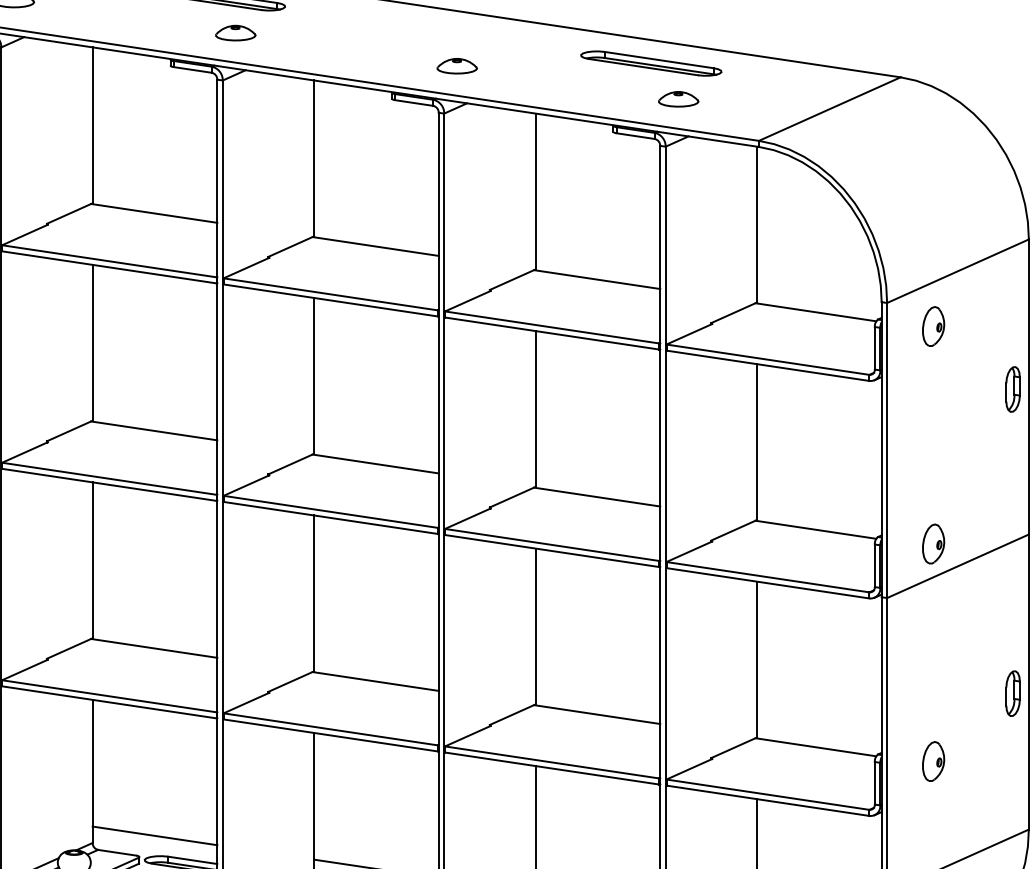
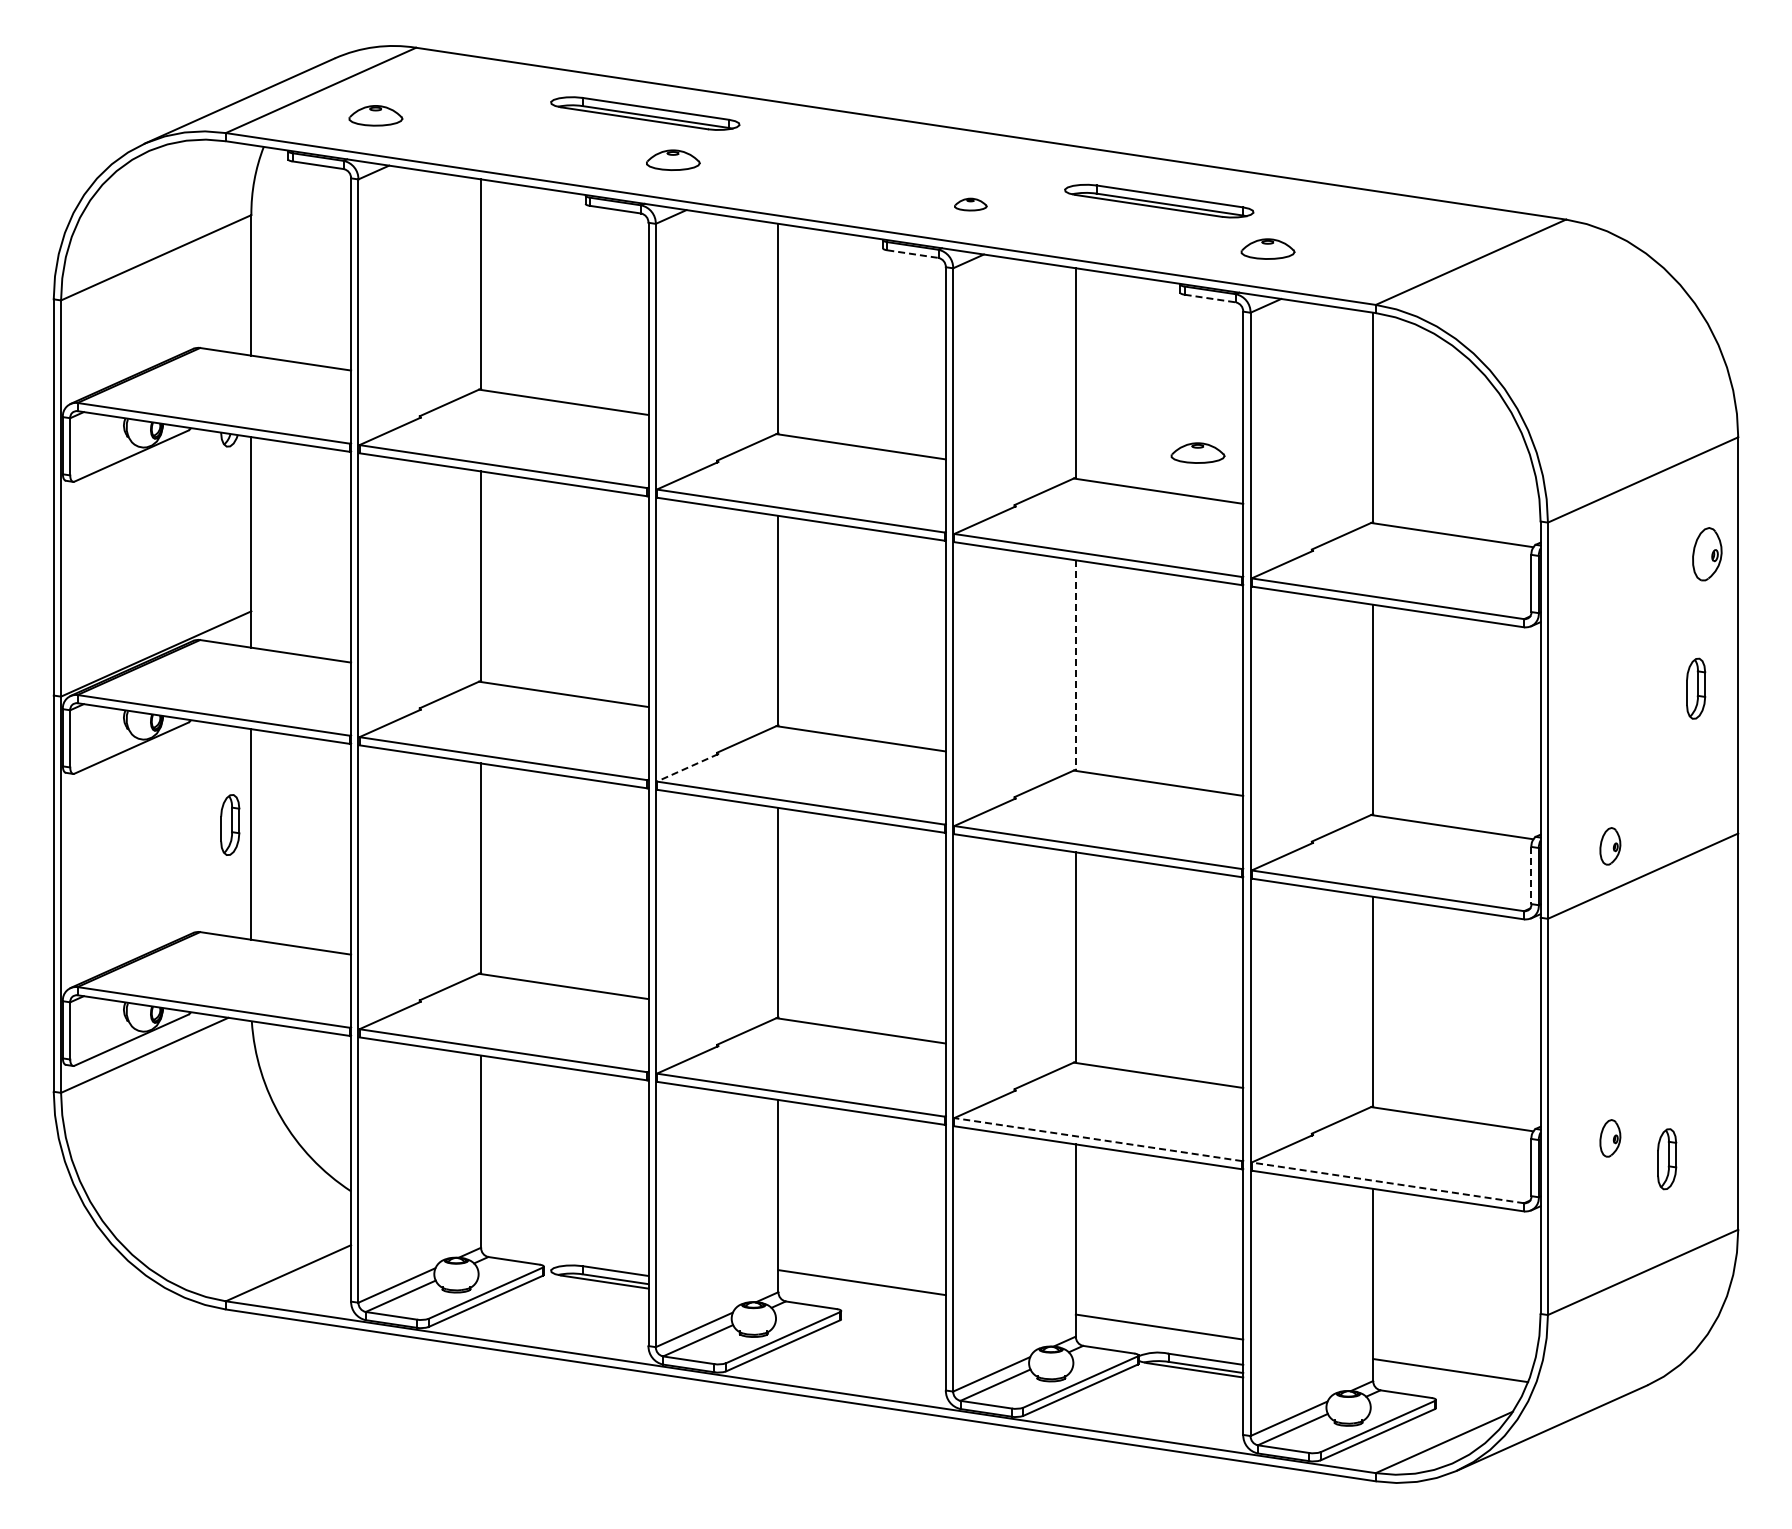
part: (651, 63) -> (1159, 200), moved
part: (457, 66) -> (970, 204), size x0.6
line: (413, 103) -> (912, 254), solid -> dashed
line: (635, 136) -> (1210, 298), solid -> dashed
part: (626, 250) -> (1197, 452), added
part: (933, 326) -> (1707, 554), moved
part: (1013, 389) -> (1696, 688), moved
line: (535, 408) -> (1075, 664), solid -> dashed
line: (246, 485) -> (687, 767), solid -> dashed
part: (933, 544) -> (1610, 846), size x0.7
line: (874, 565) -> (1531, 875), solid -> dashed
part: (1013, 693) -> (1667, 1159), moved
part: (933, 761) -> (1610, 1138), size x0.7
line: (552, 762) -> (1098, 1139), solid -> dashed
line: (767, 794) -> (1387, 1182), solid -> dashed
line: (154, 835) -> (564, 1237), removed

